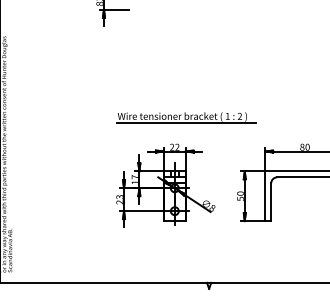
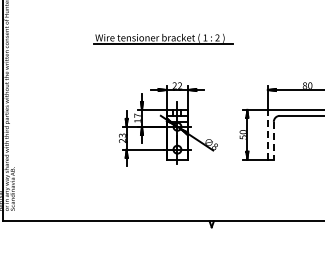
part: (186, 117) -> (164, 39), moved
line: (265, 196) -> (268, 135), solid -> dashed
line: (271, 202) -> (274, 141), solid -> dashed

